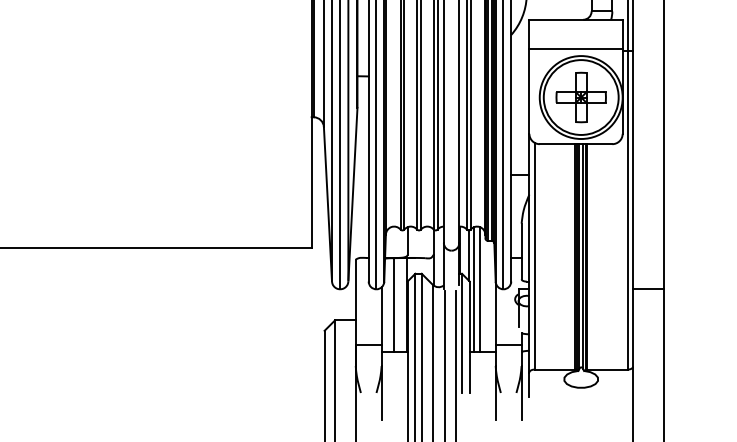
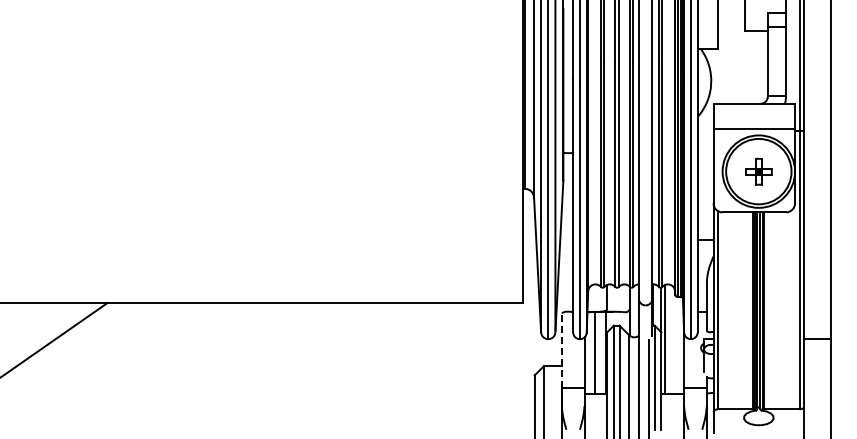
part: (580, 97) -> (758, 171), size x0.6
line: (480, 288) -> (670, 338), removed
line: (355, 301) -> (561, 349), solid -> dashed

